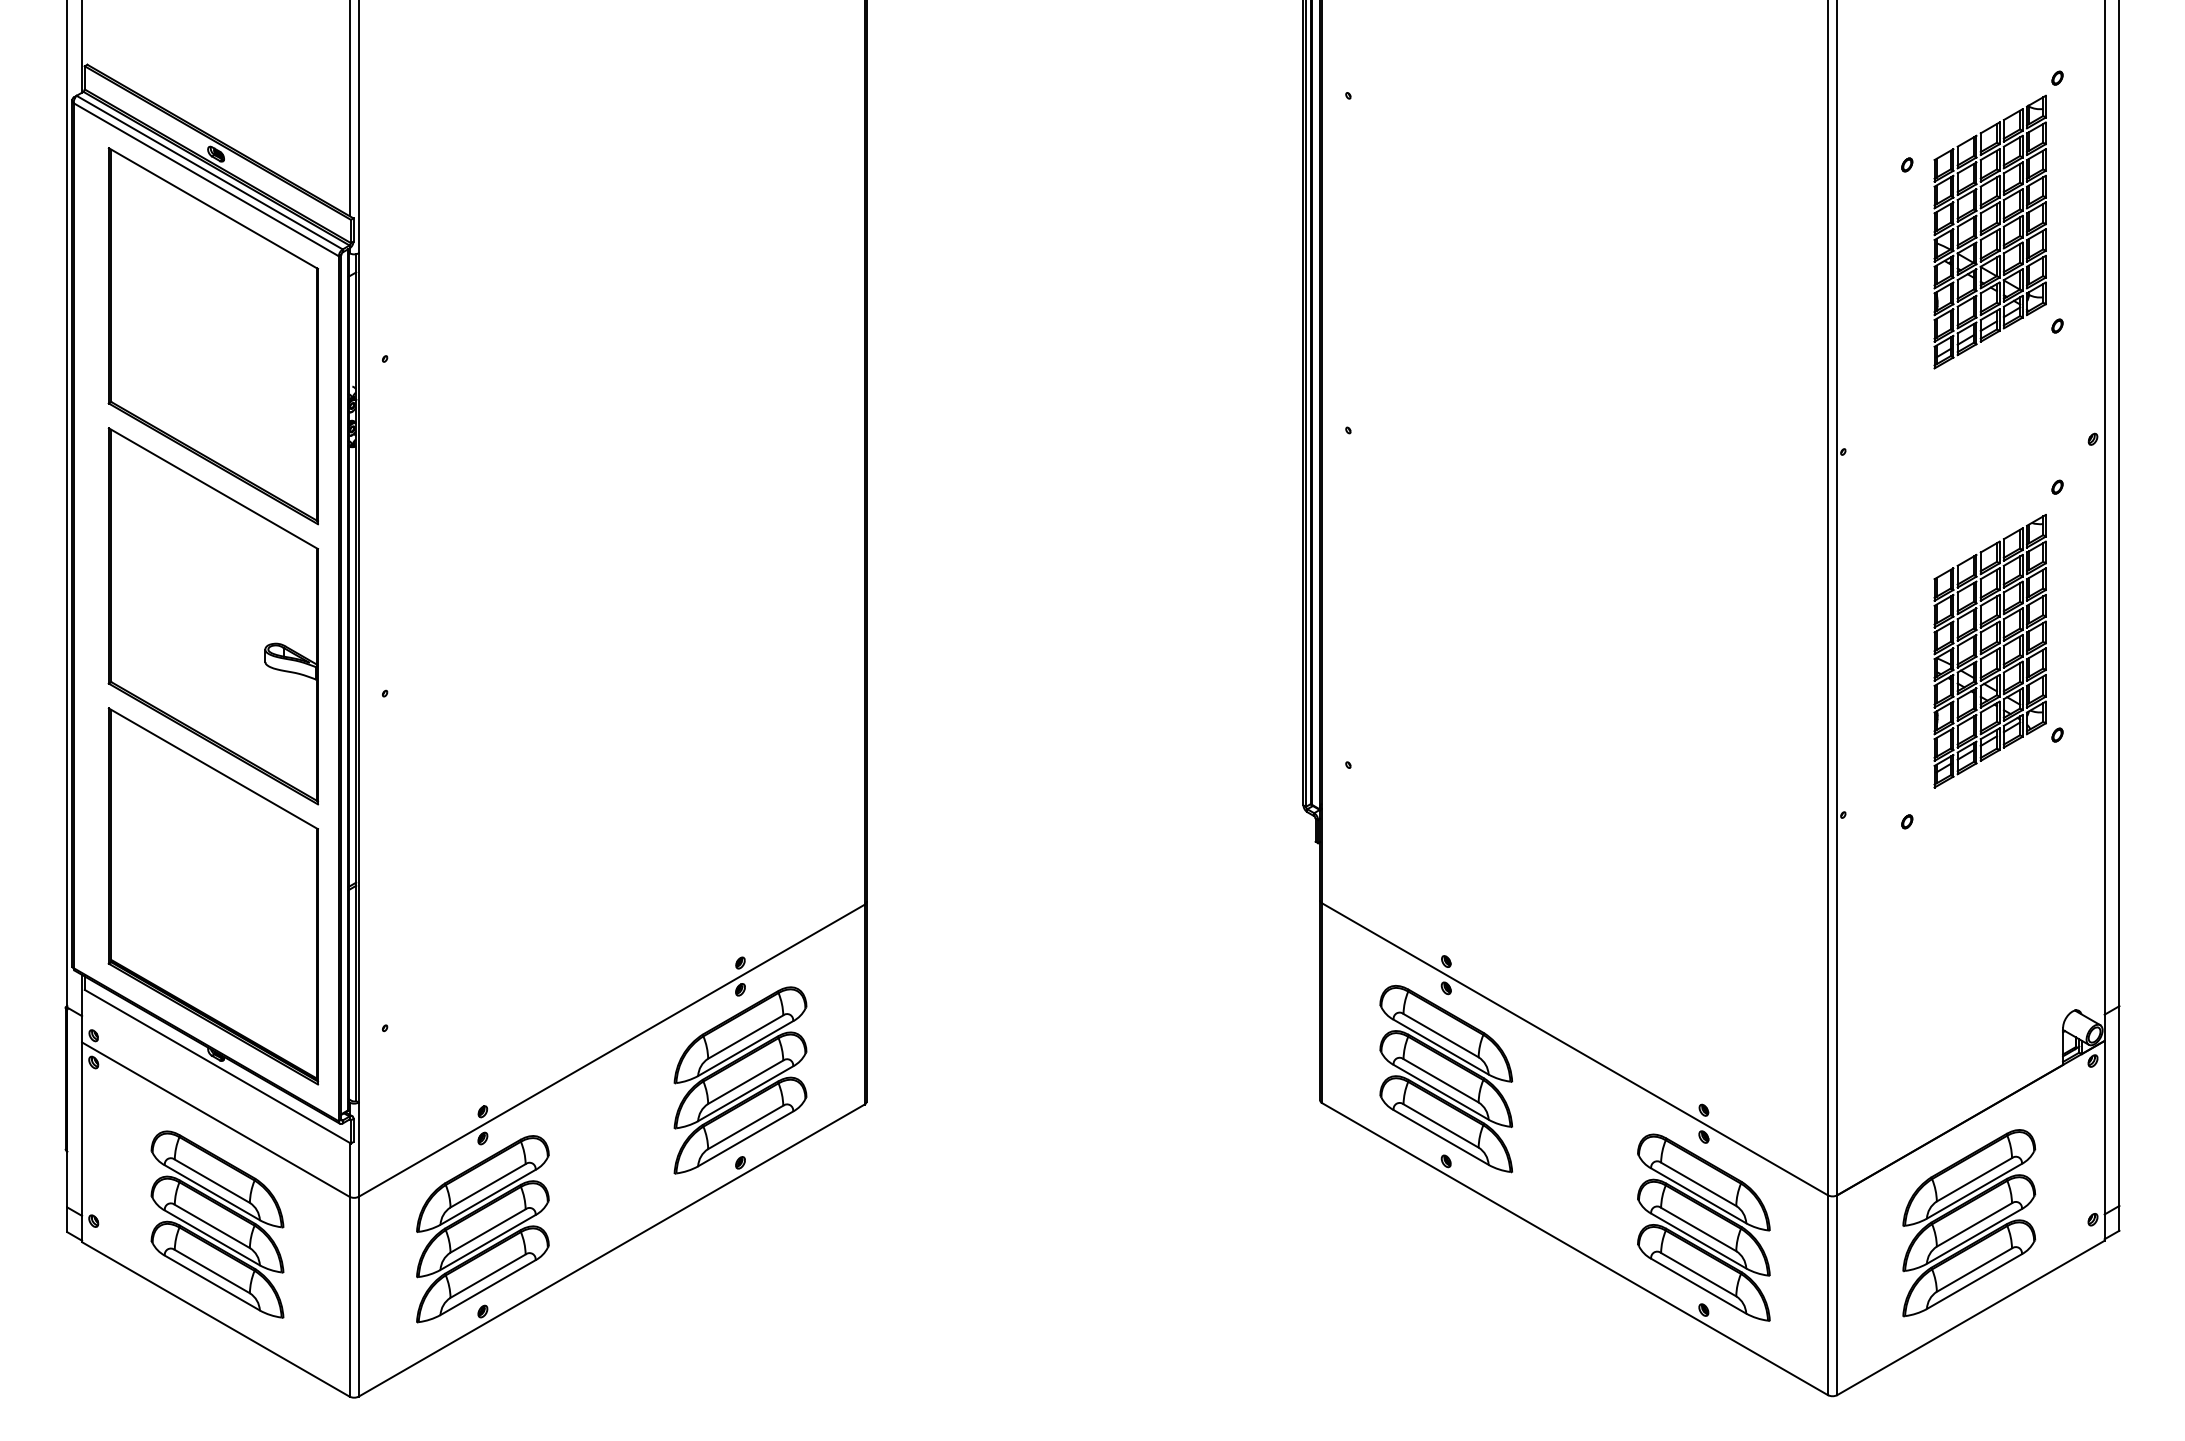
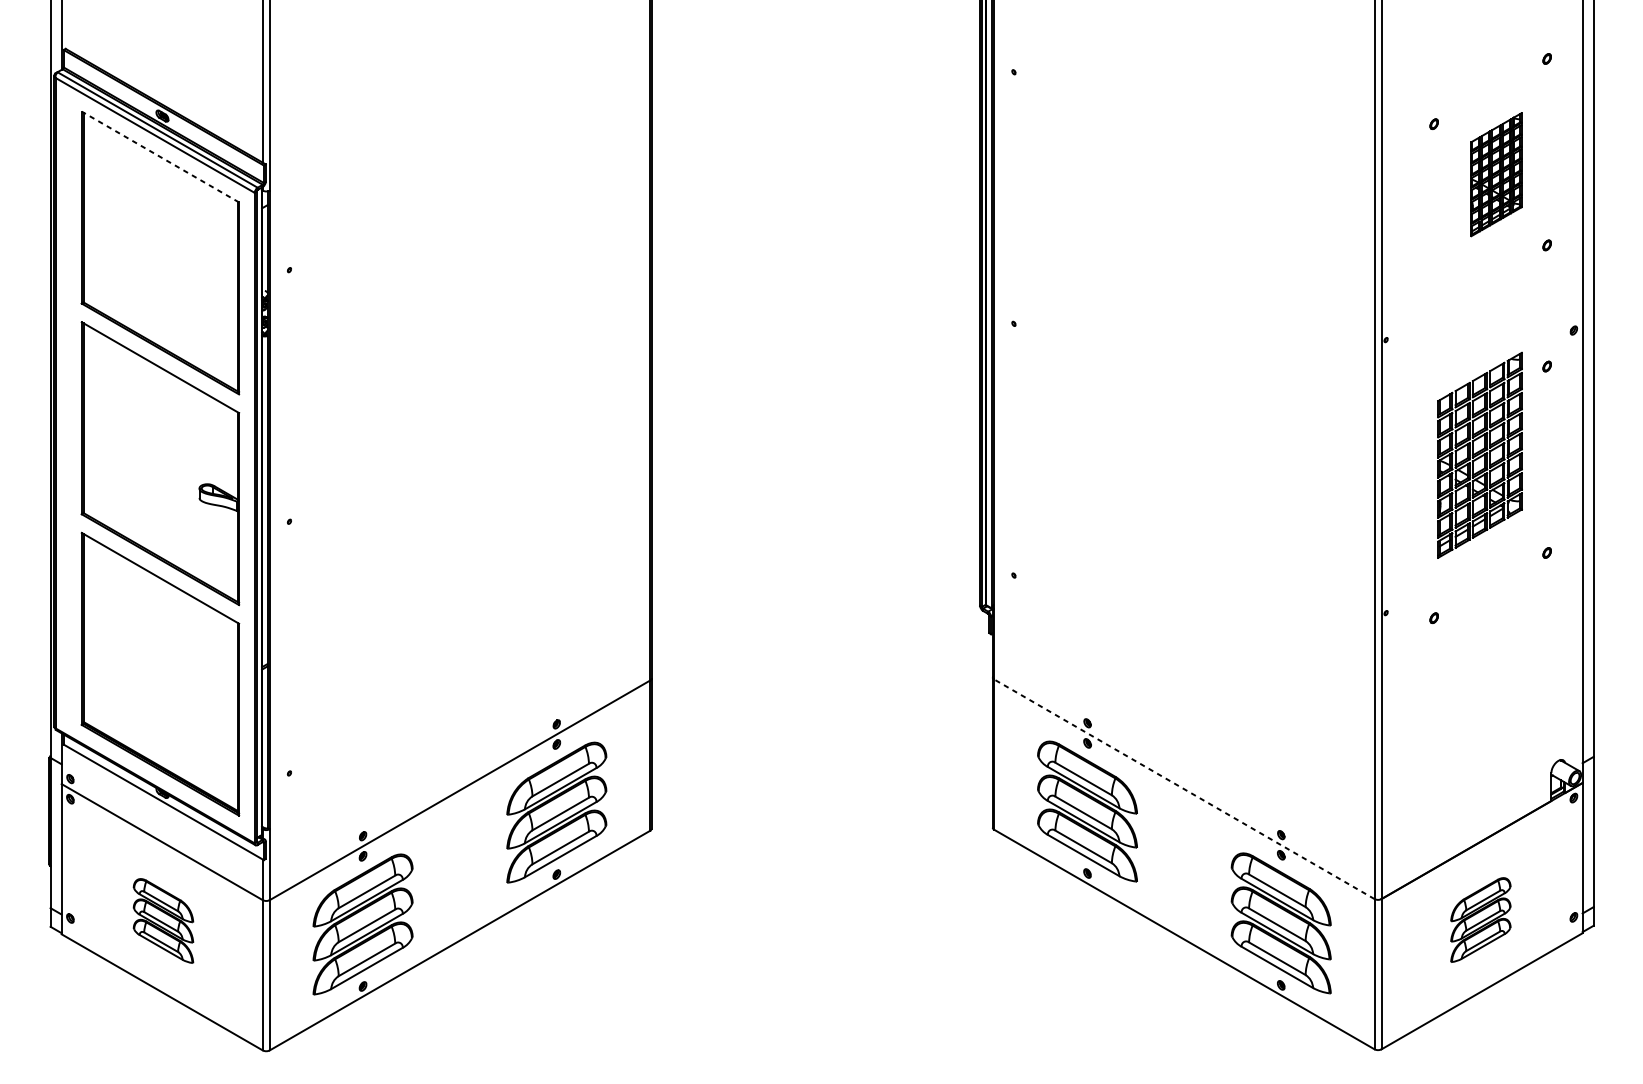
line: (213, 208) -> (160, 156), solid -> dashed
part: (1989, 231) -> (1496, 174), size x0.6
part: (1989, 651) -> (1479, 455), moved
line: (1574, 1049) -> (1183, 789), solid -> dashed
part: (1969, 1223) -> (1481, 920), size x0.6
part: (217, 1224) -> (163, 921), size x0.6

